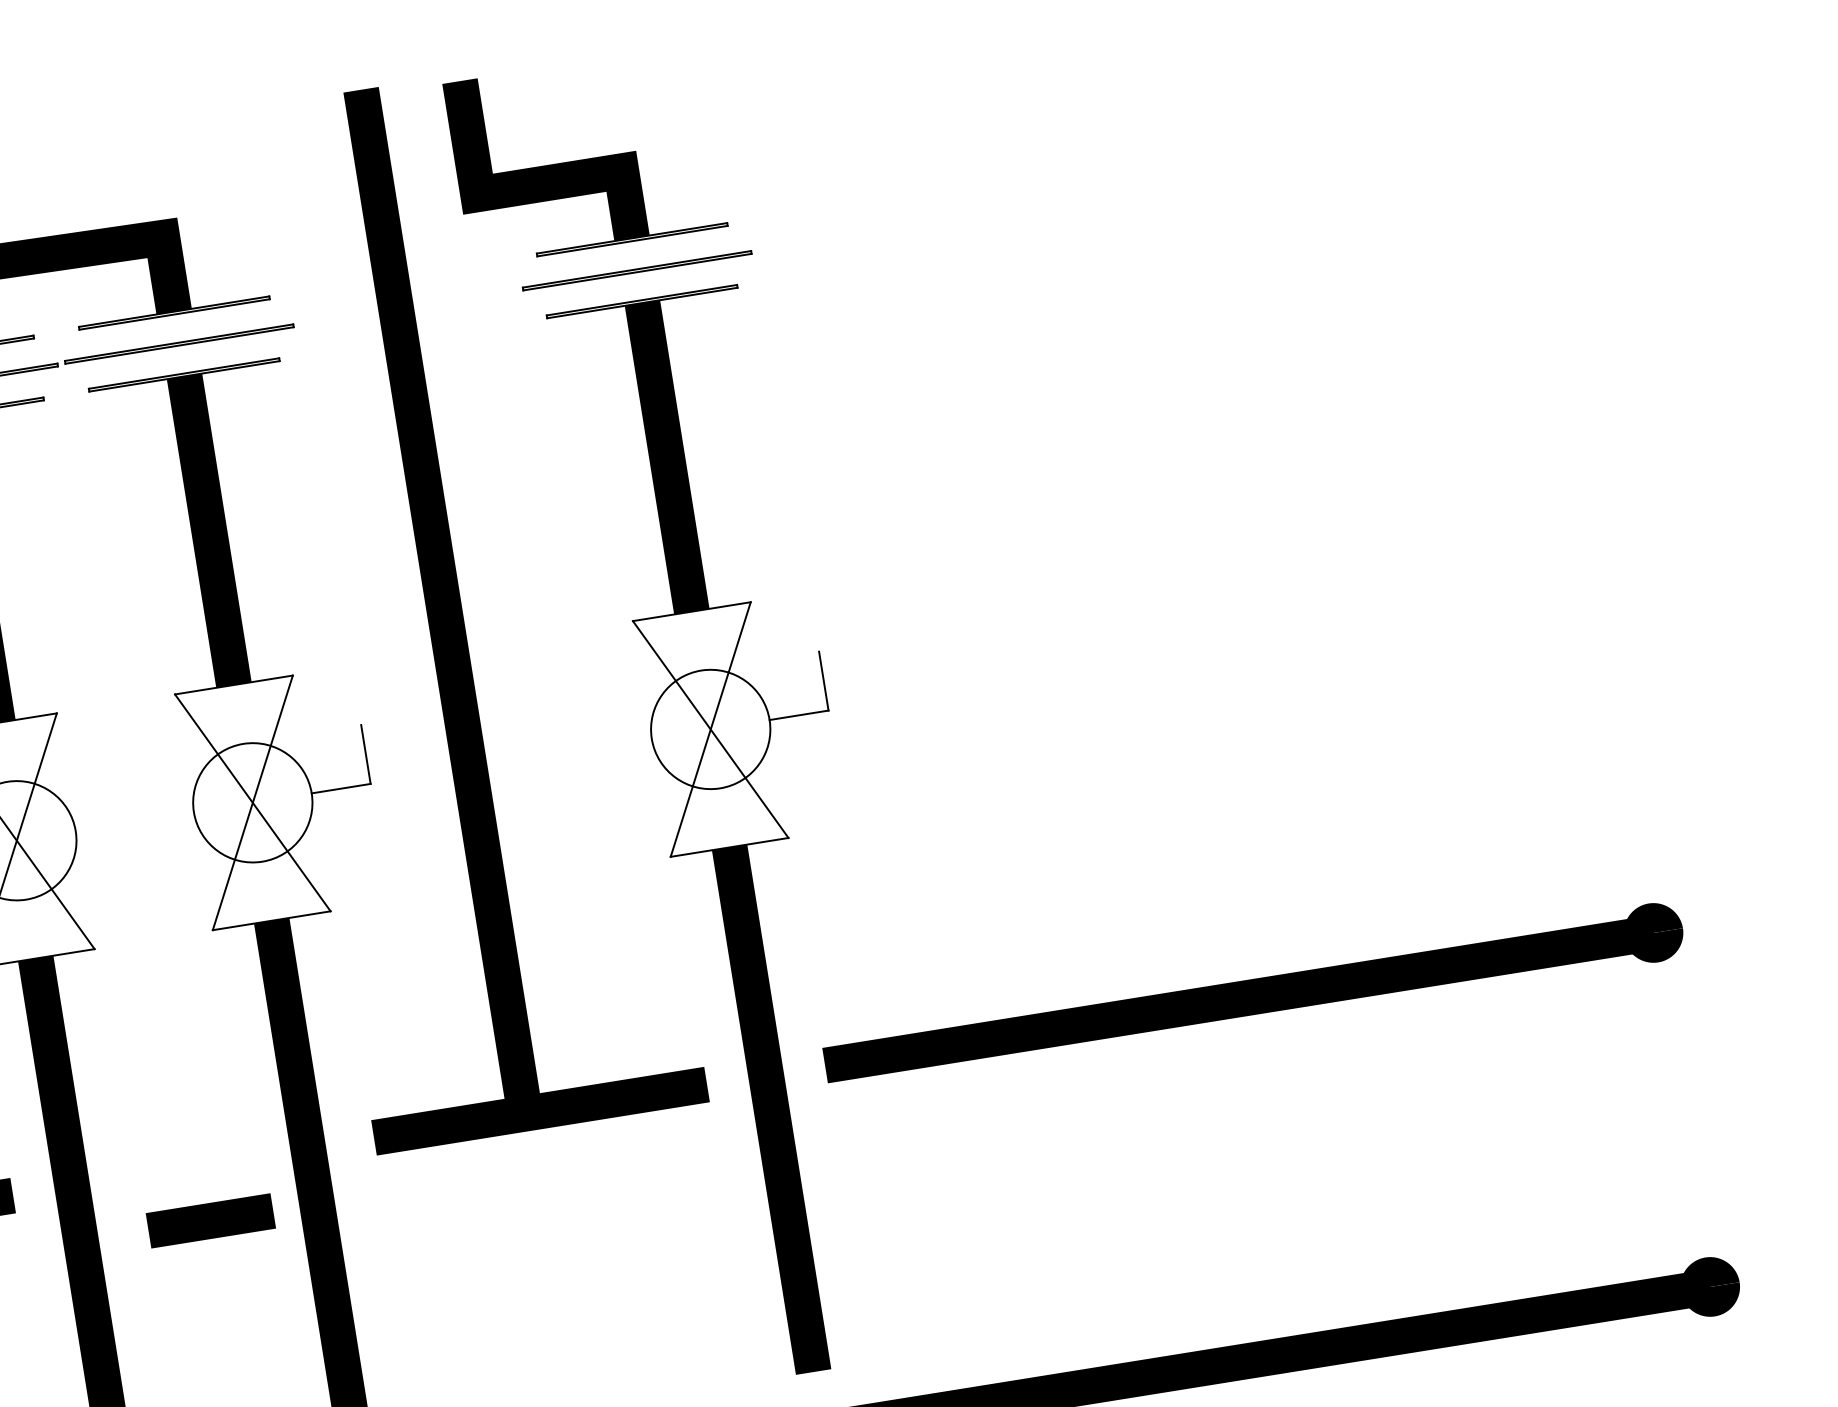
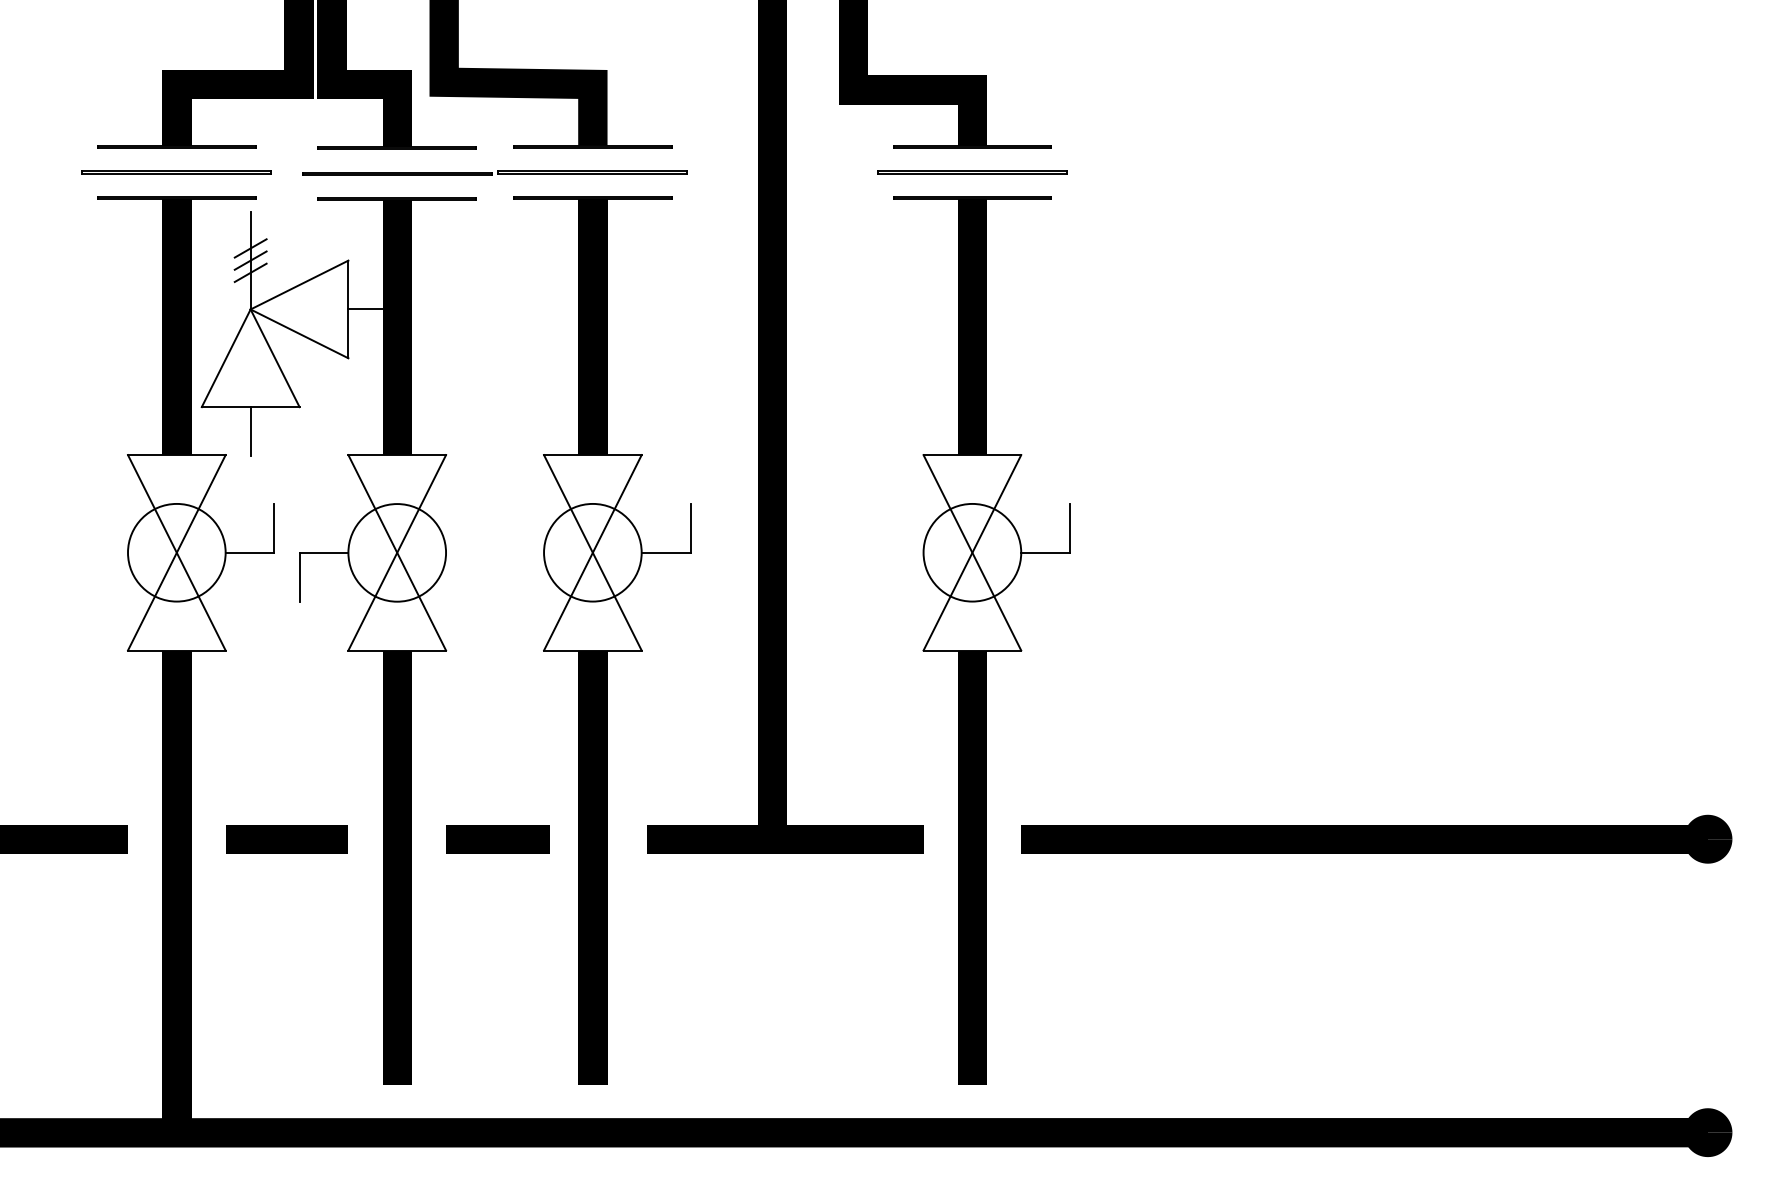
line: (210, 1221) -> (497, 839), moved

